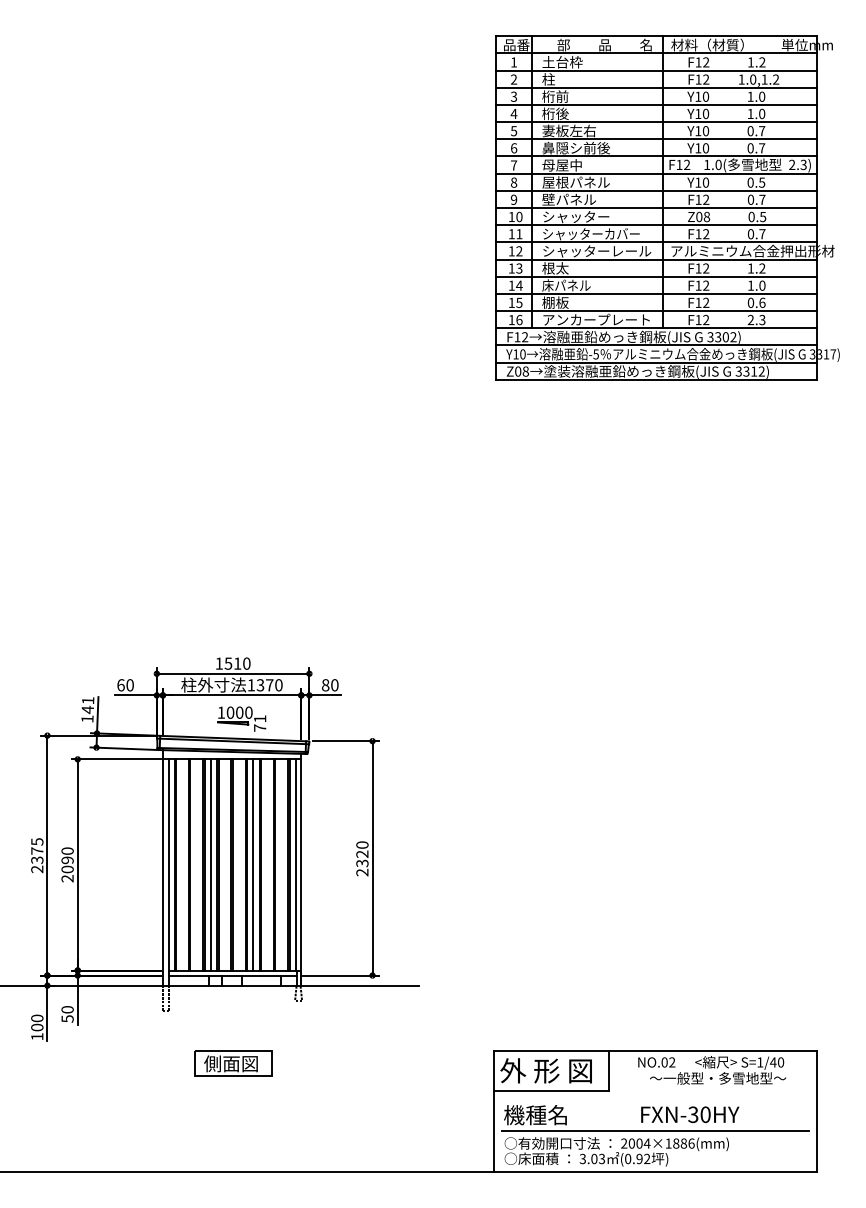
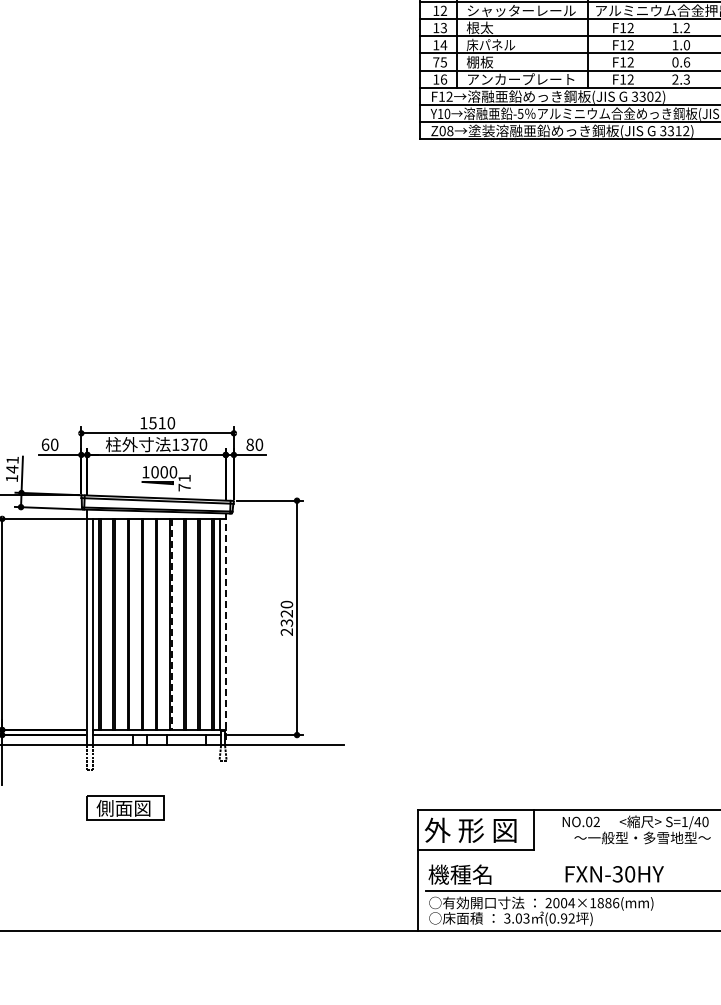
text: (511, 302) -> (436, 62), 15 -> 75
line: (210, 864) -> (135, 624), removed
line: (247, 864) -> (172, 624), solid -> dashed
line: (253, 864) -> (178, 624), removed
line: (301, 869) -> (226, 629), solid -> dashed
part: (233, 1063) -> (126, 808), moved

